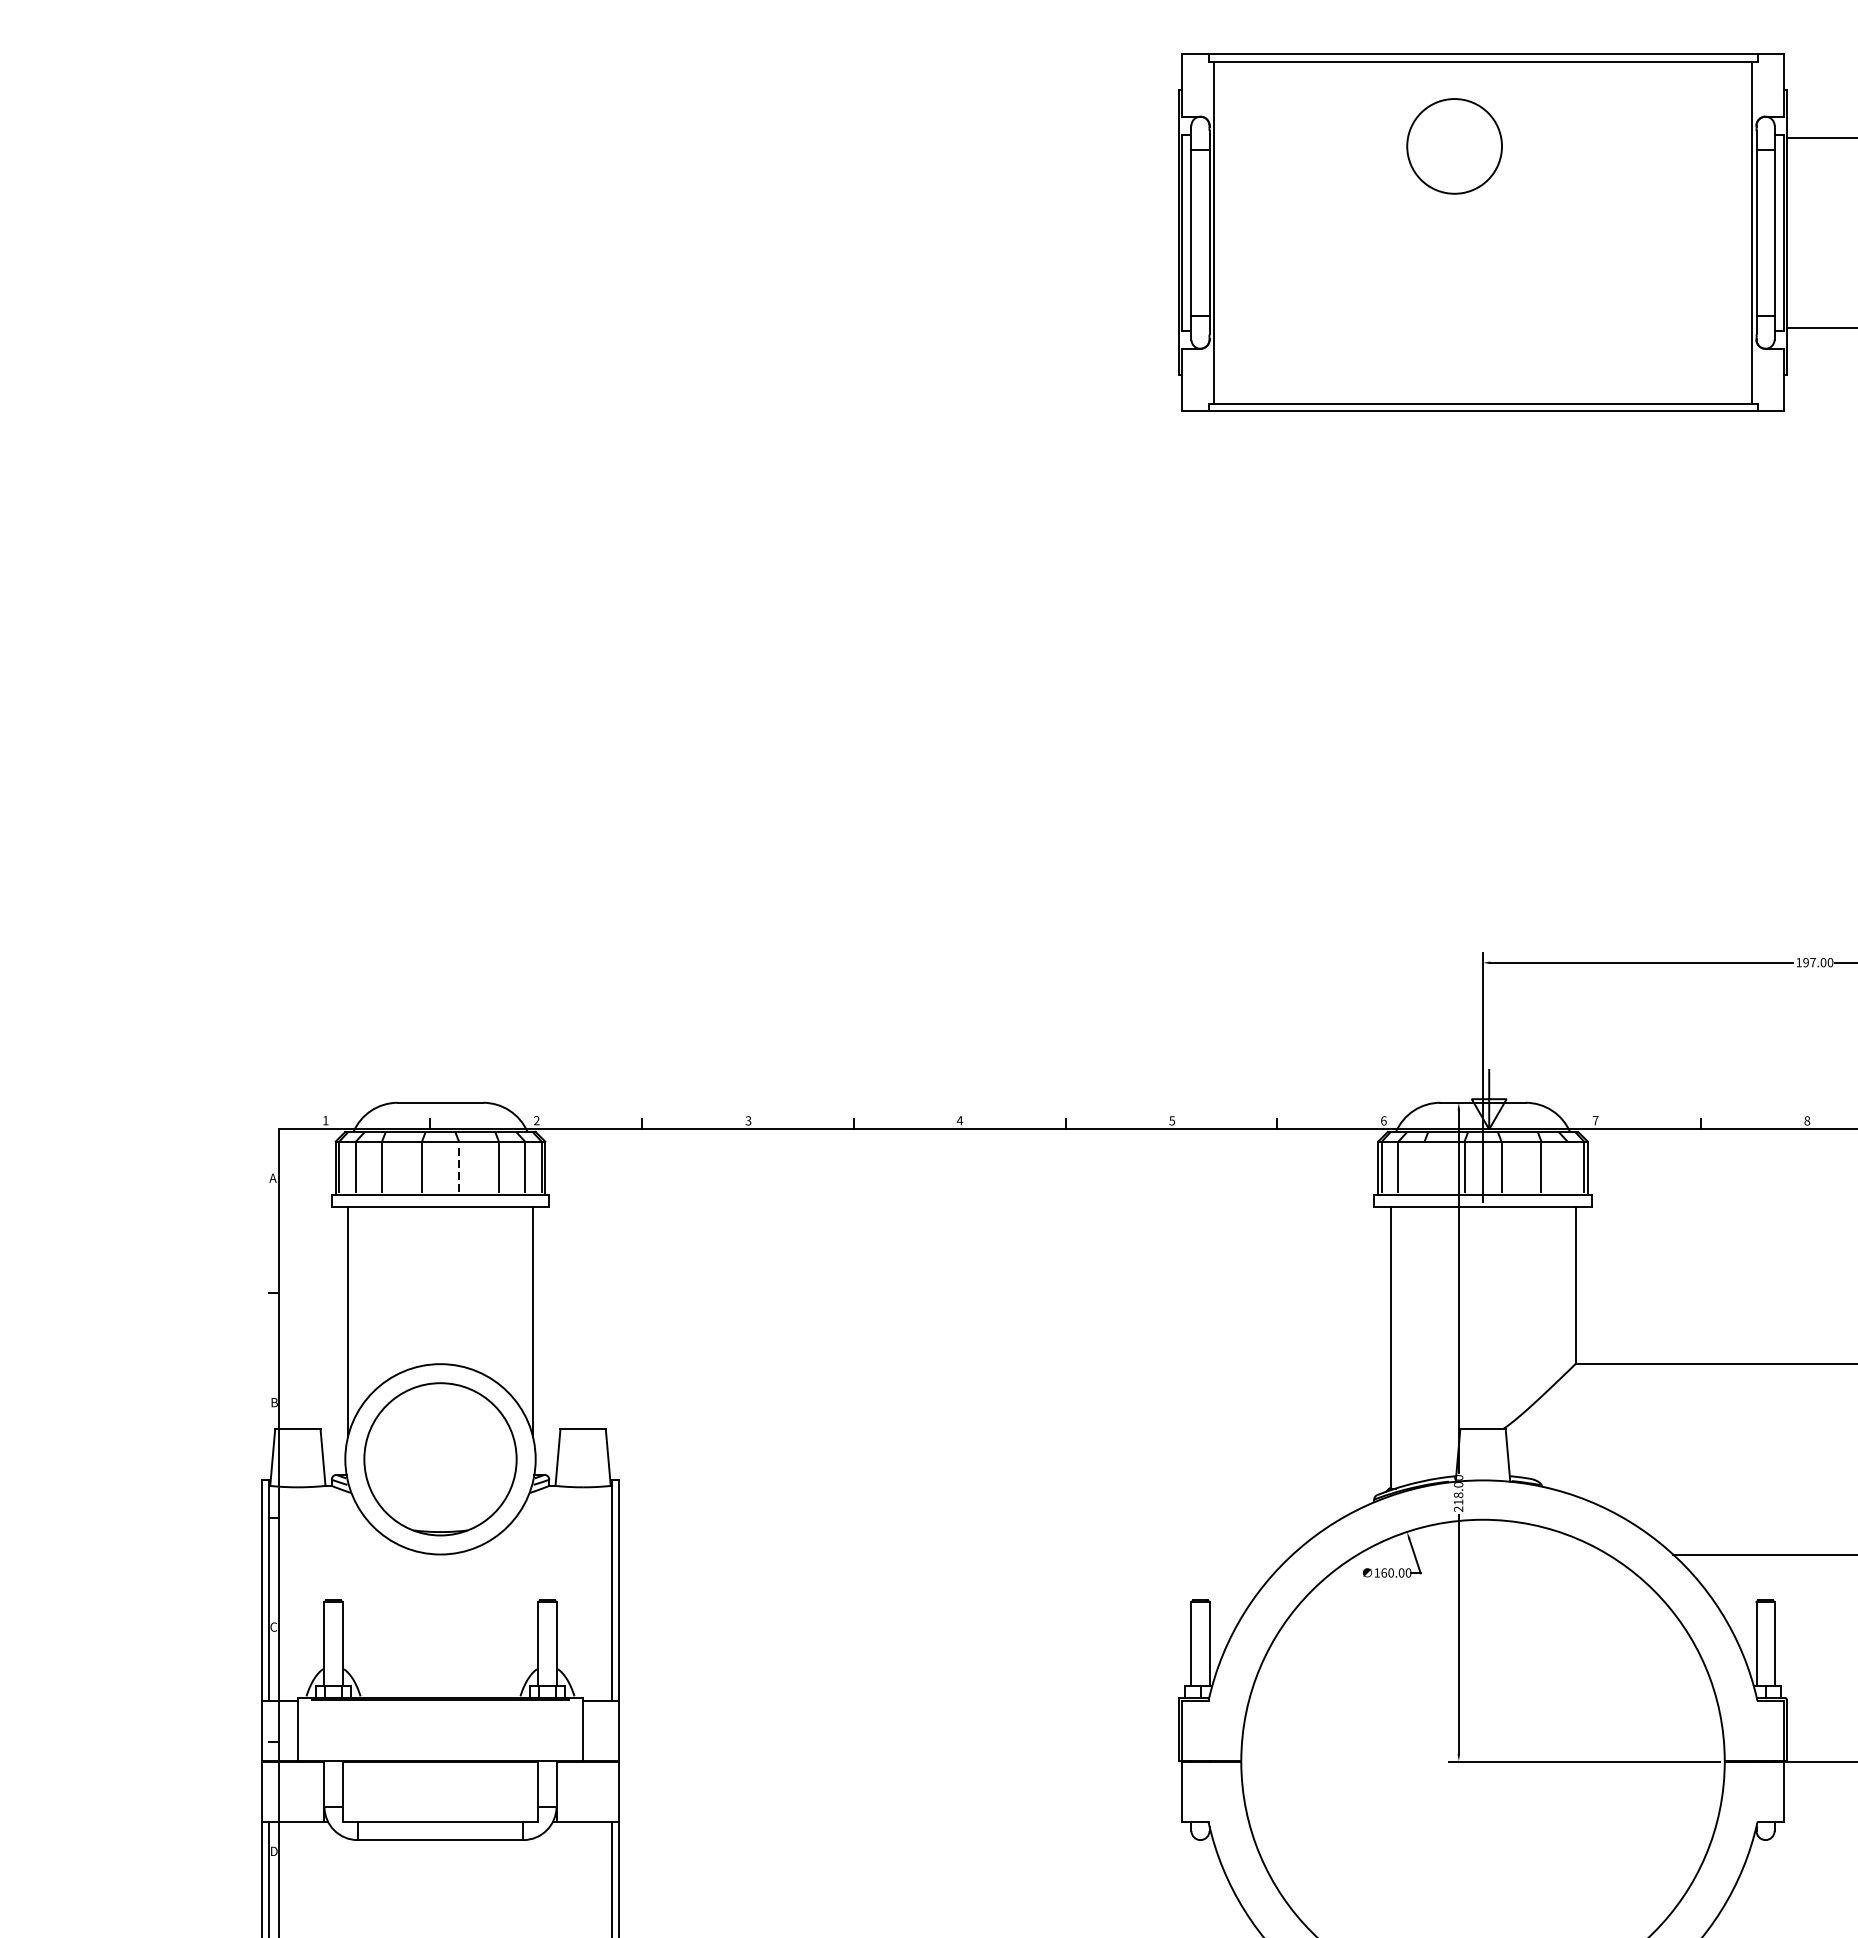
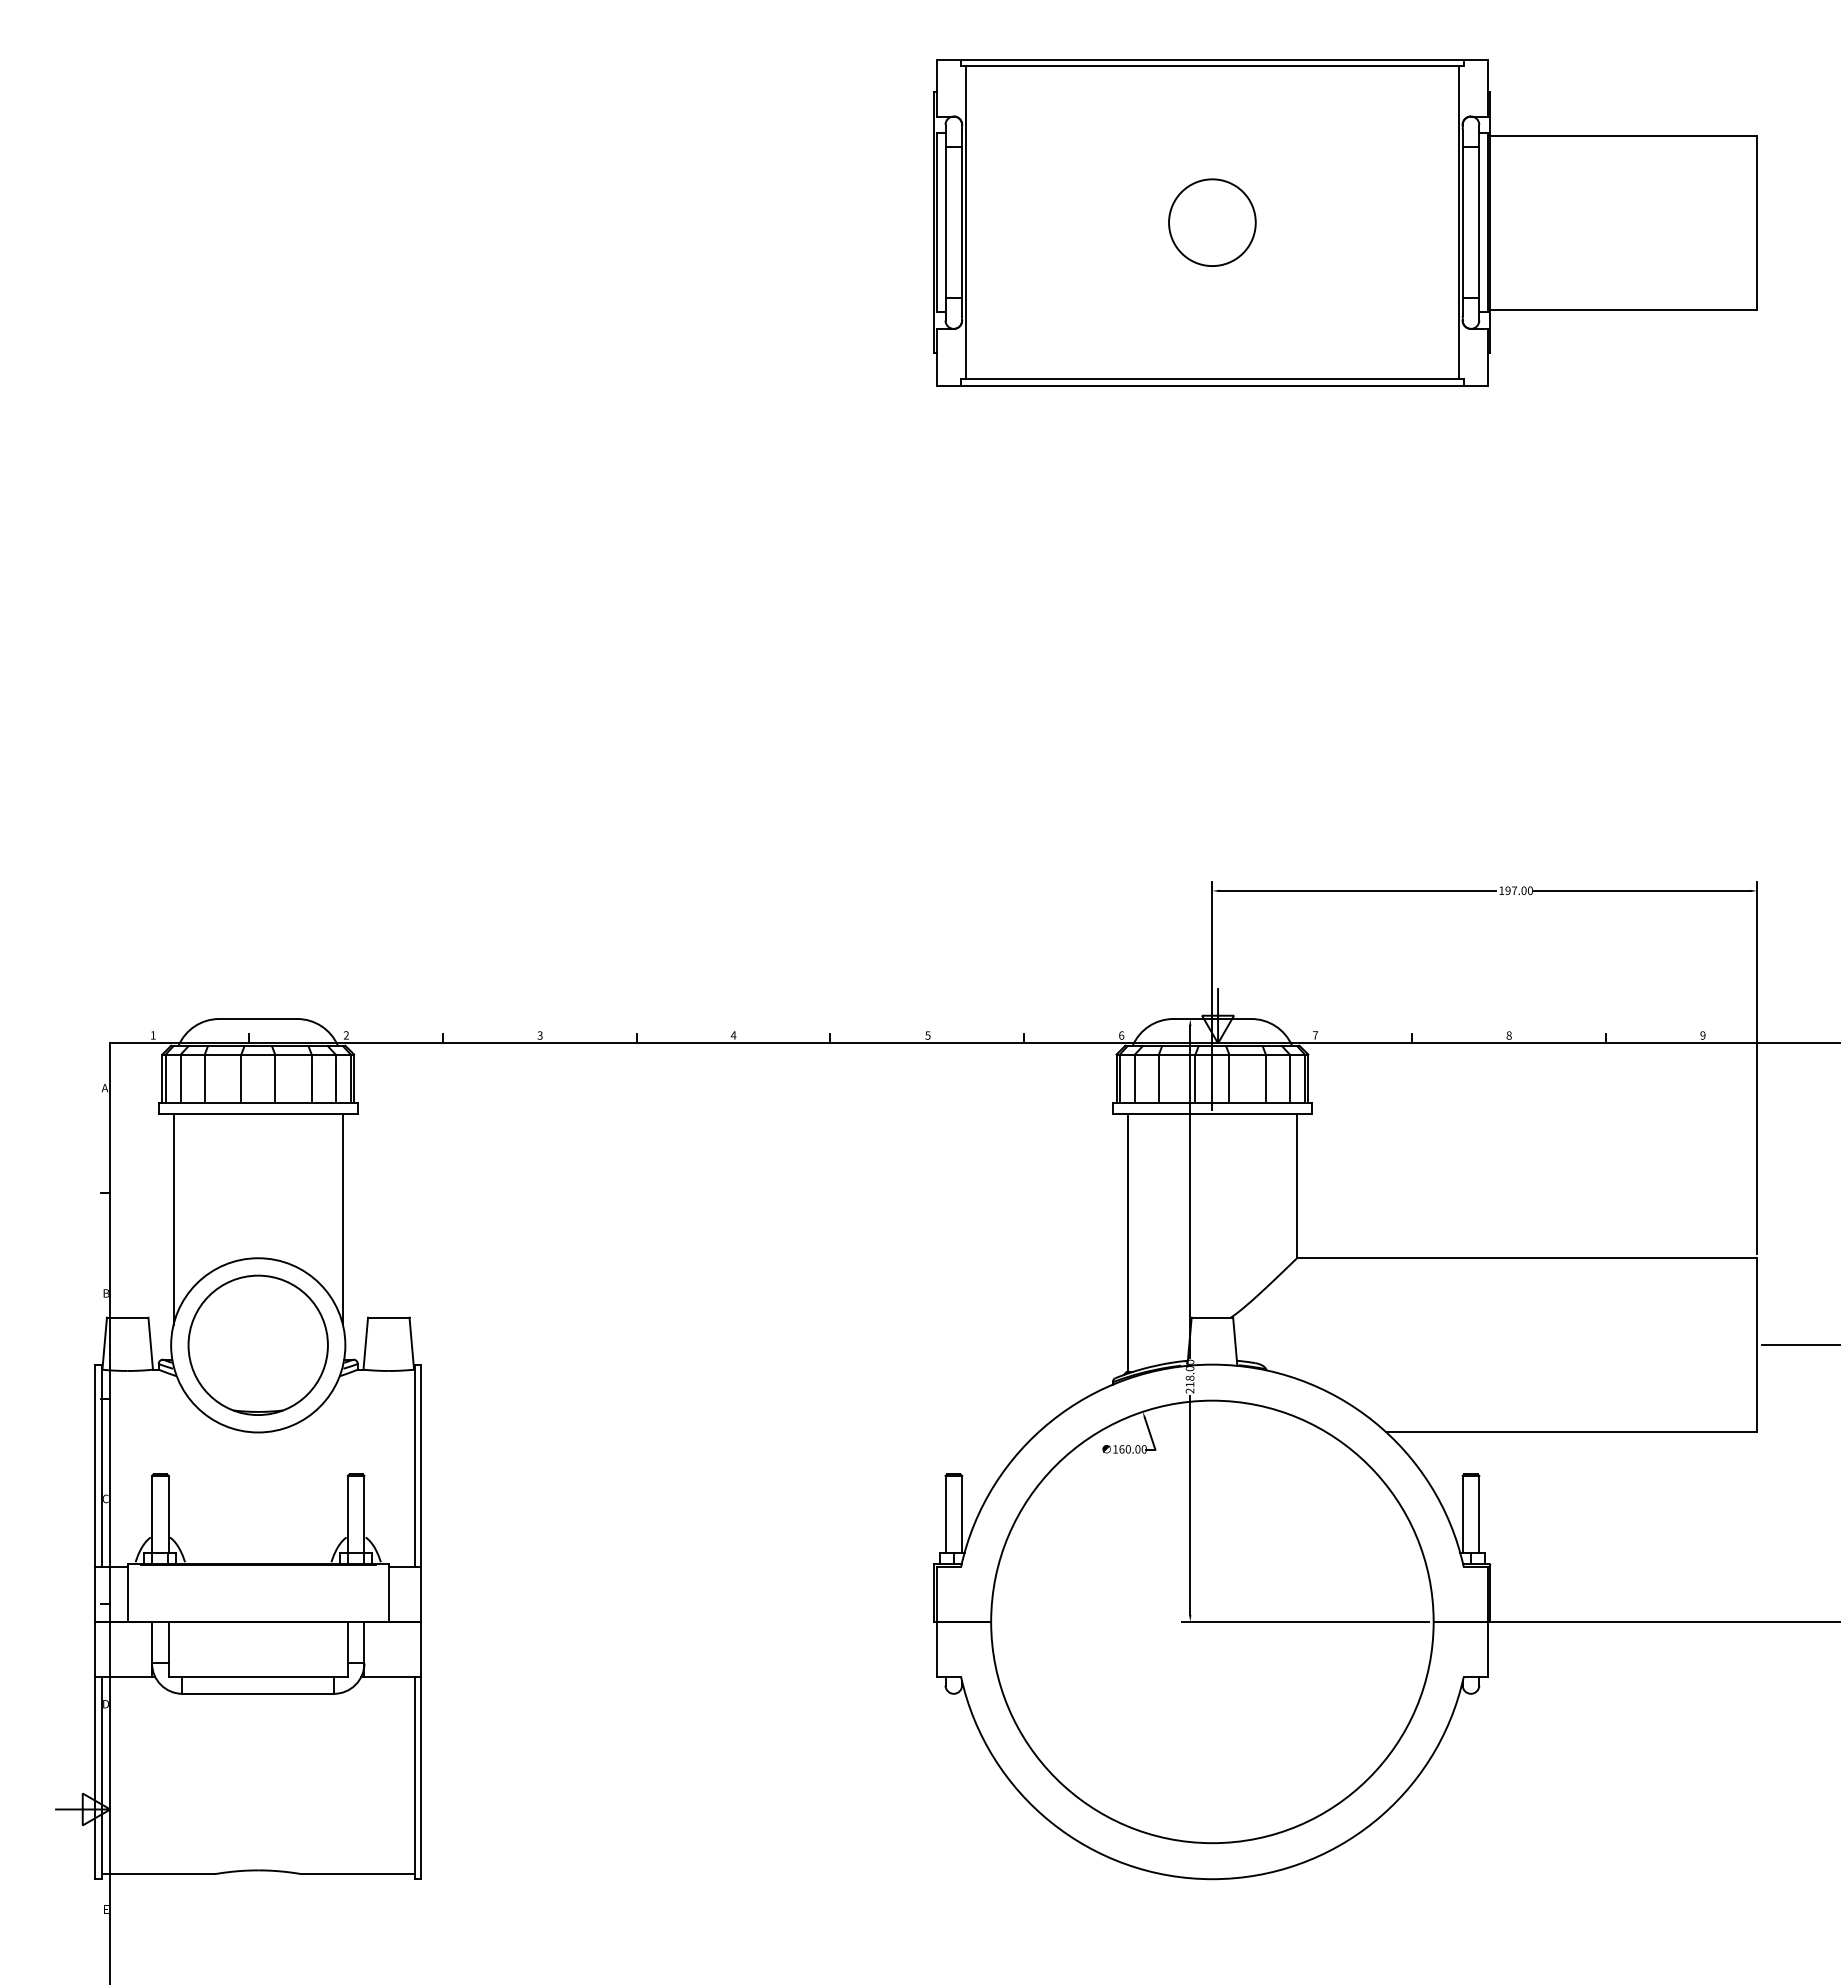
part: (1454, 146) -> (1212, 222), moved
line: (459, 1167) -> (275, 1078), dashed -> solid
line: (1424, 1167) -> (1158, 1078), added
line: (1567, 1167) -> (1289, 1078), added

